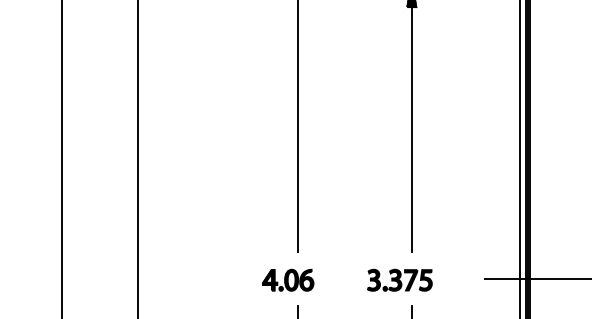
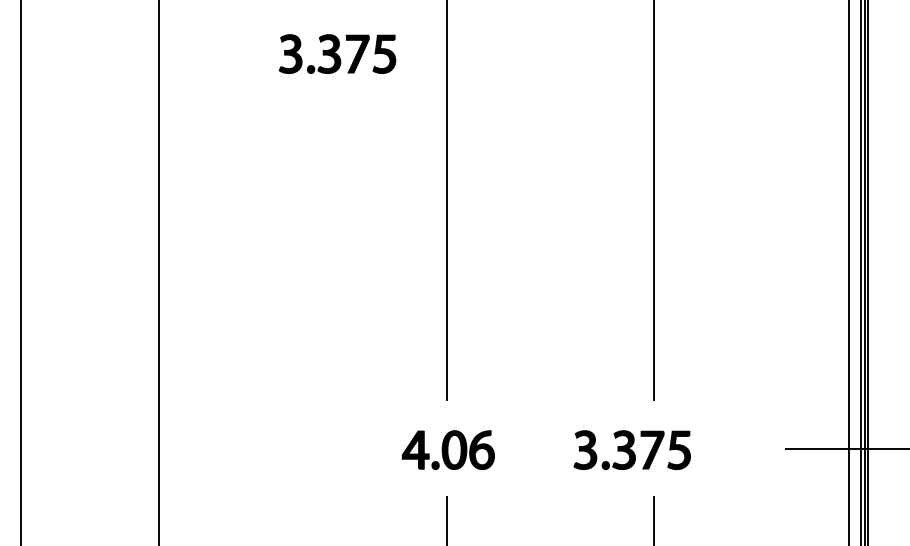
part: (236, 60) -> (336, 52), added
part: (288, 279) -> (448, 448), moved

